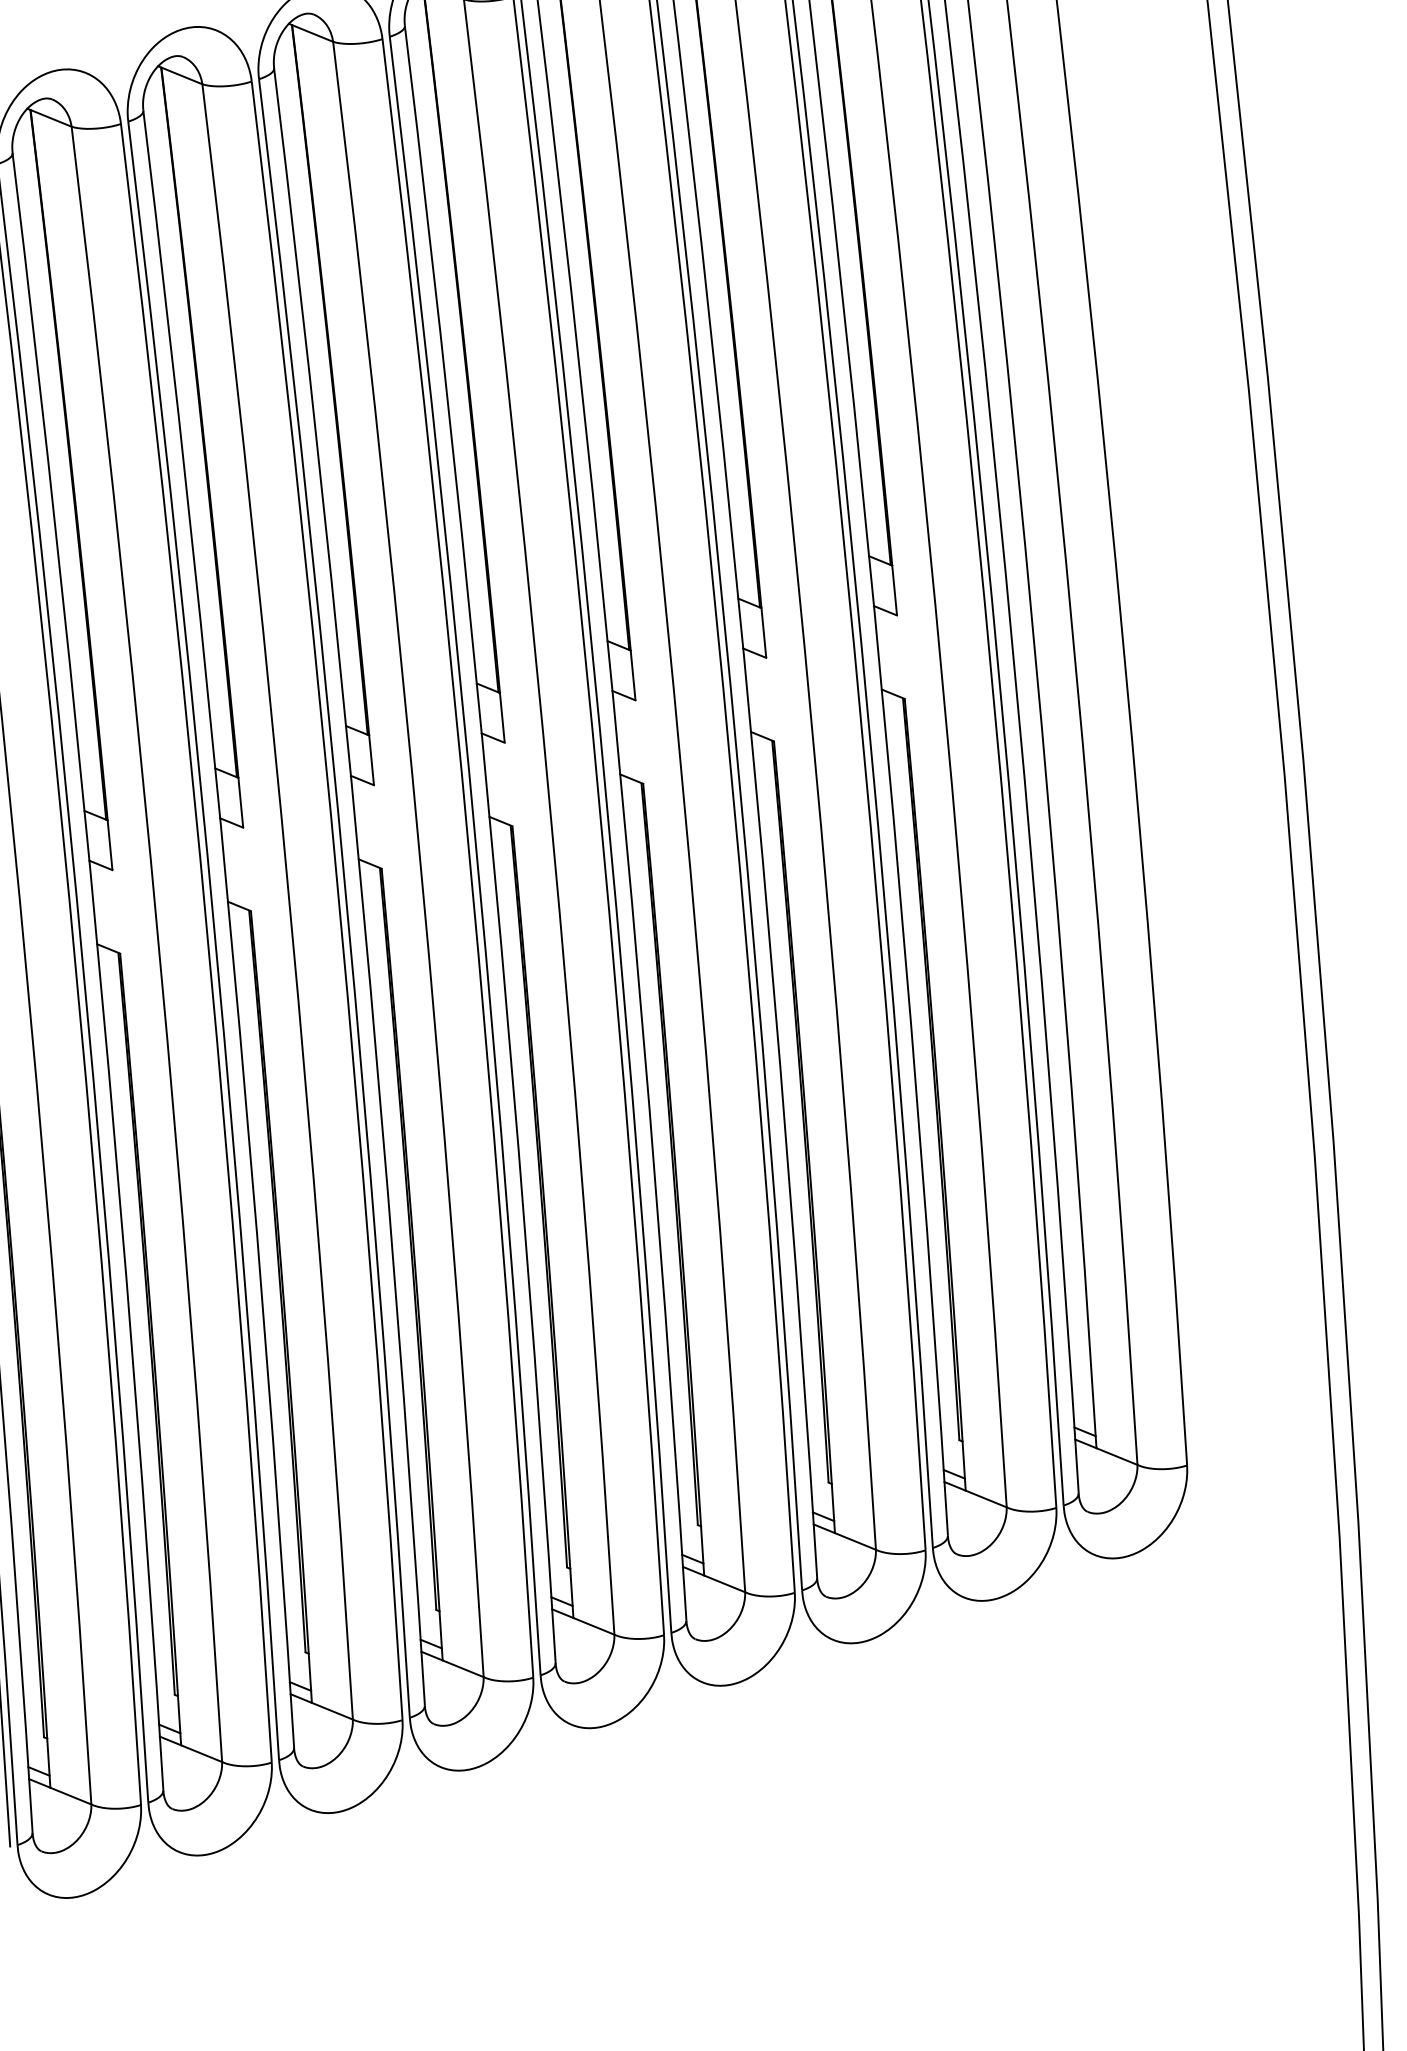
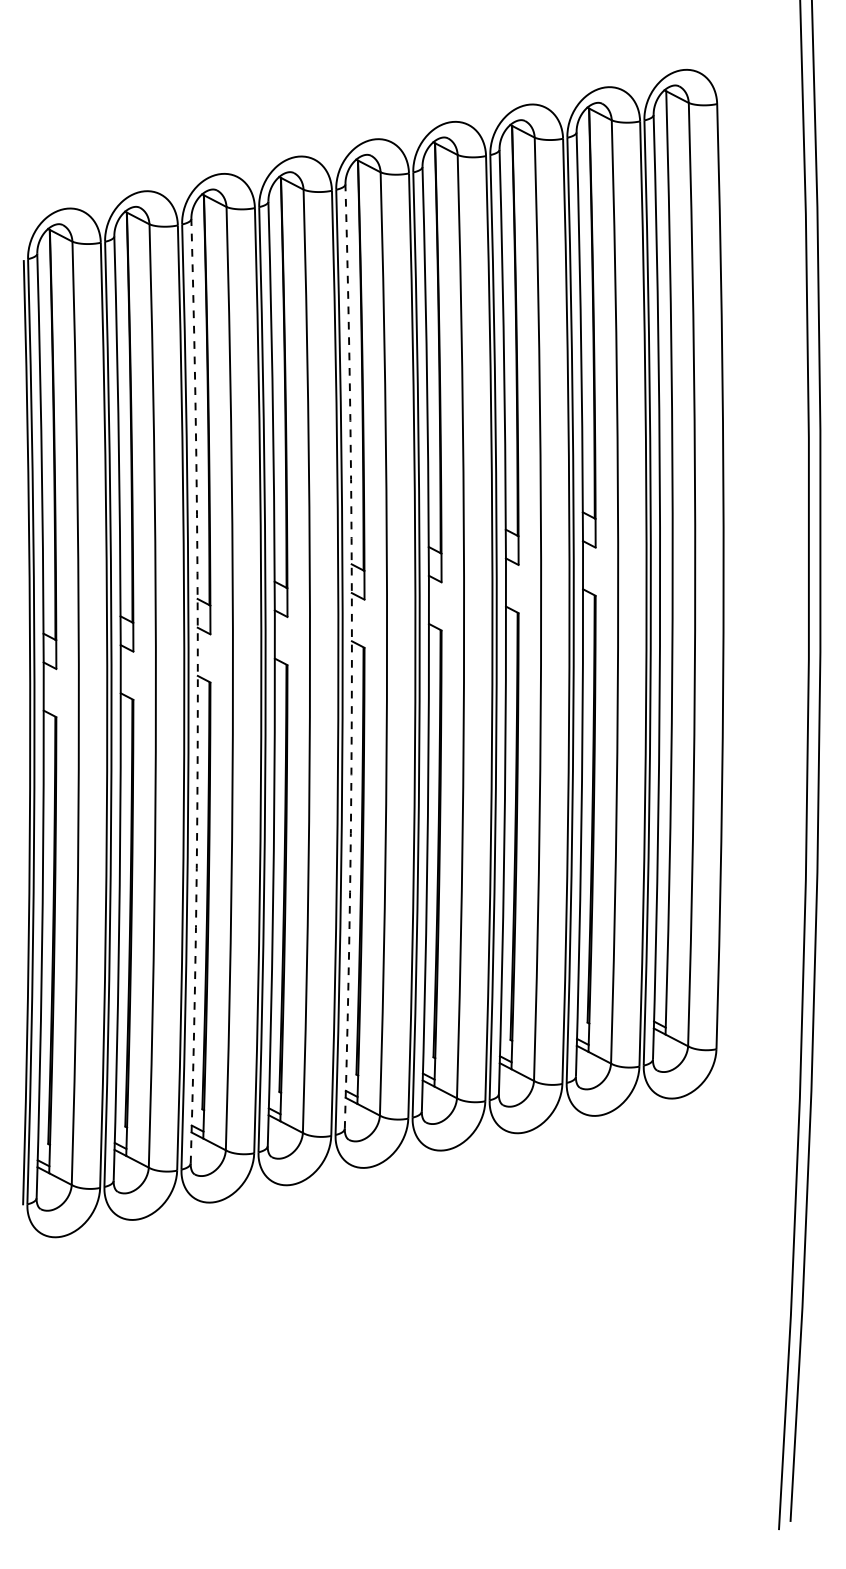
arc: (491, 843) -> (351, 656), solid -> dashed
arc: (229, 928) -> (197, 691), solid -> dashed

